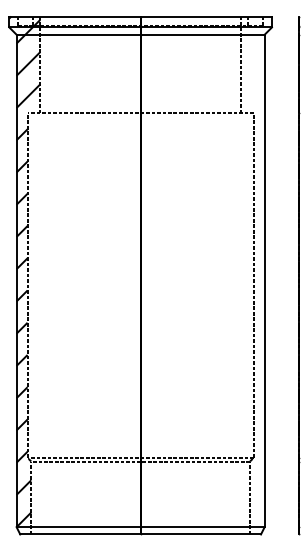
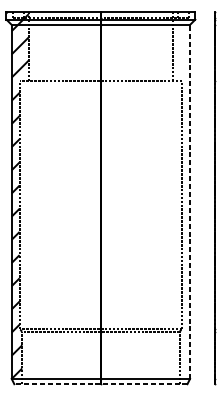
line: (264, 280) -> (189, 201), solid -> dashed
line: (140, 534) -> (100, 384), solid -> dashed

